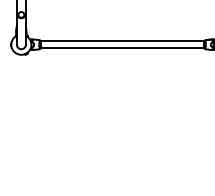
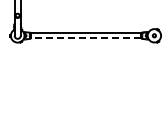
line: (121, 48) -> (85, 38), solid -> dashed

